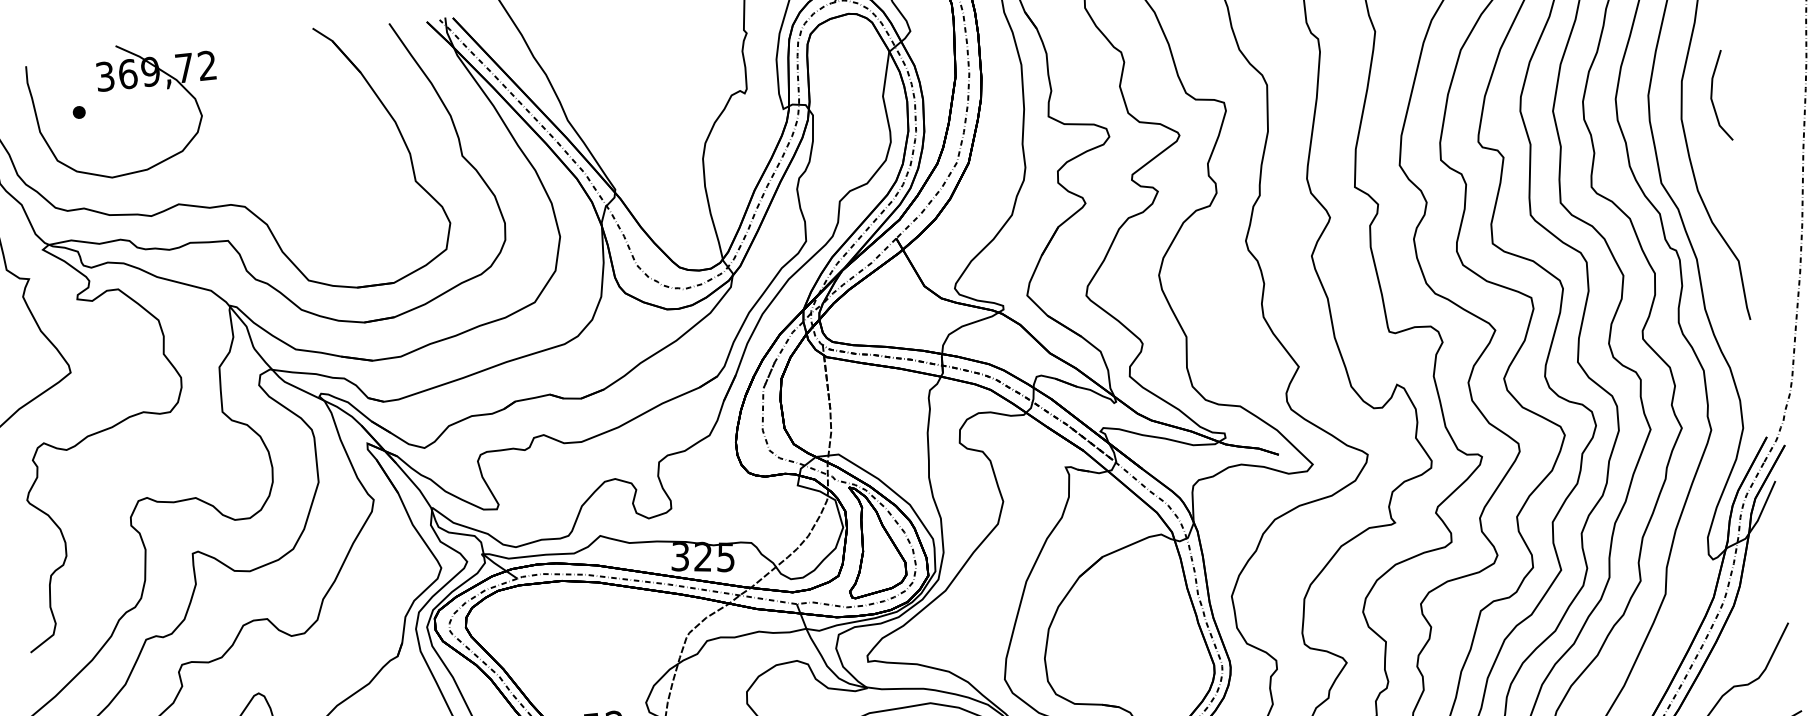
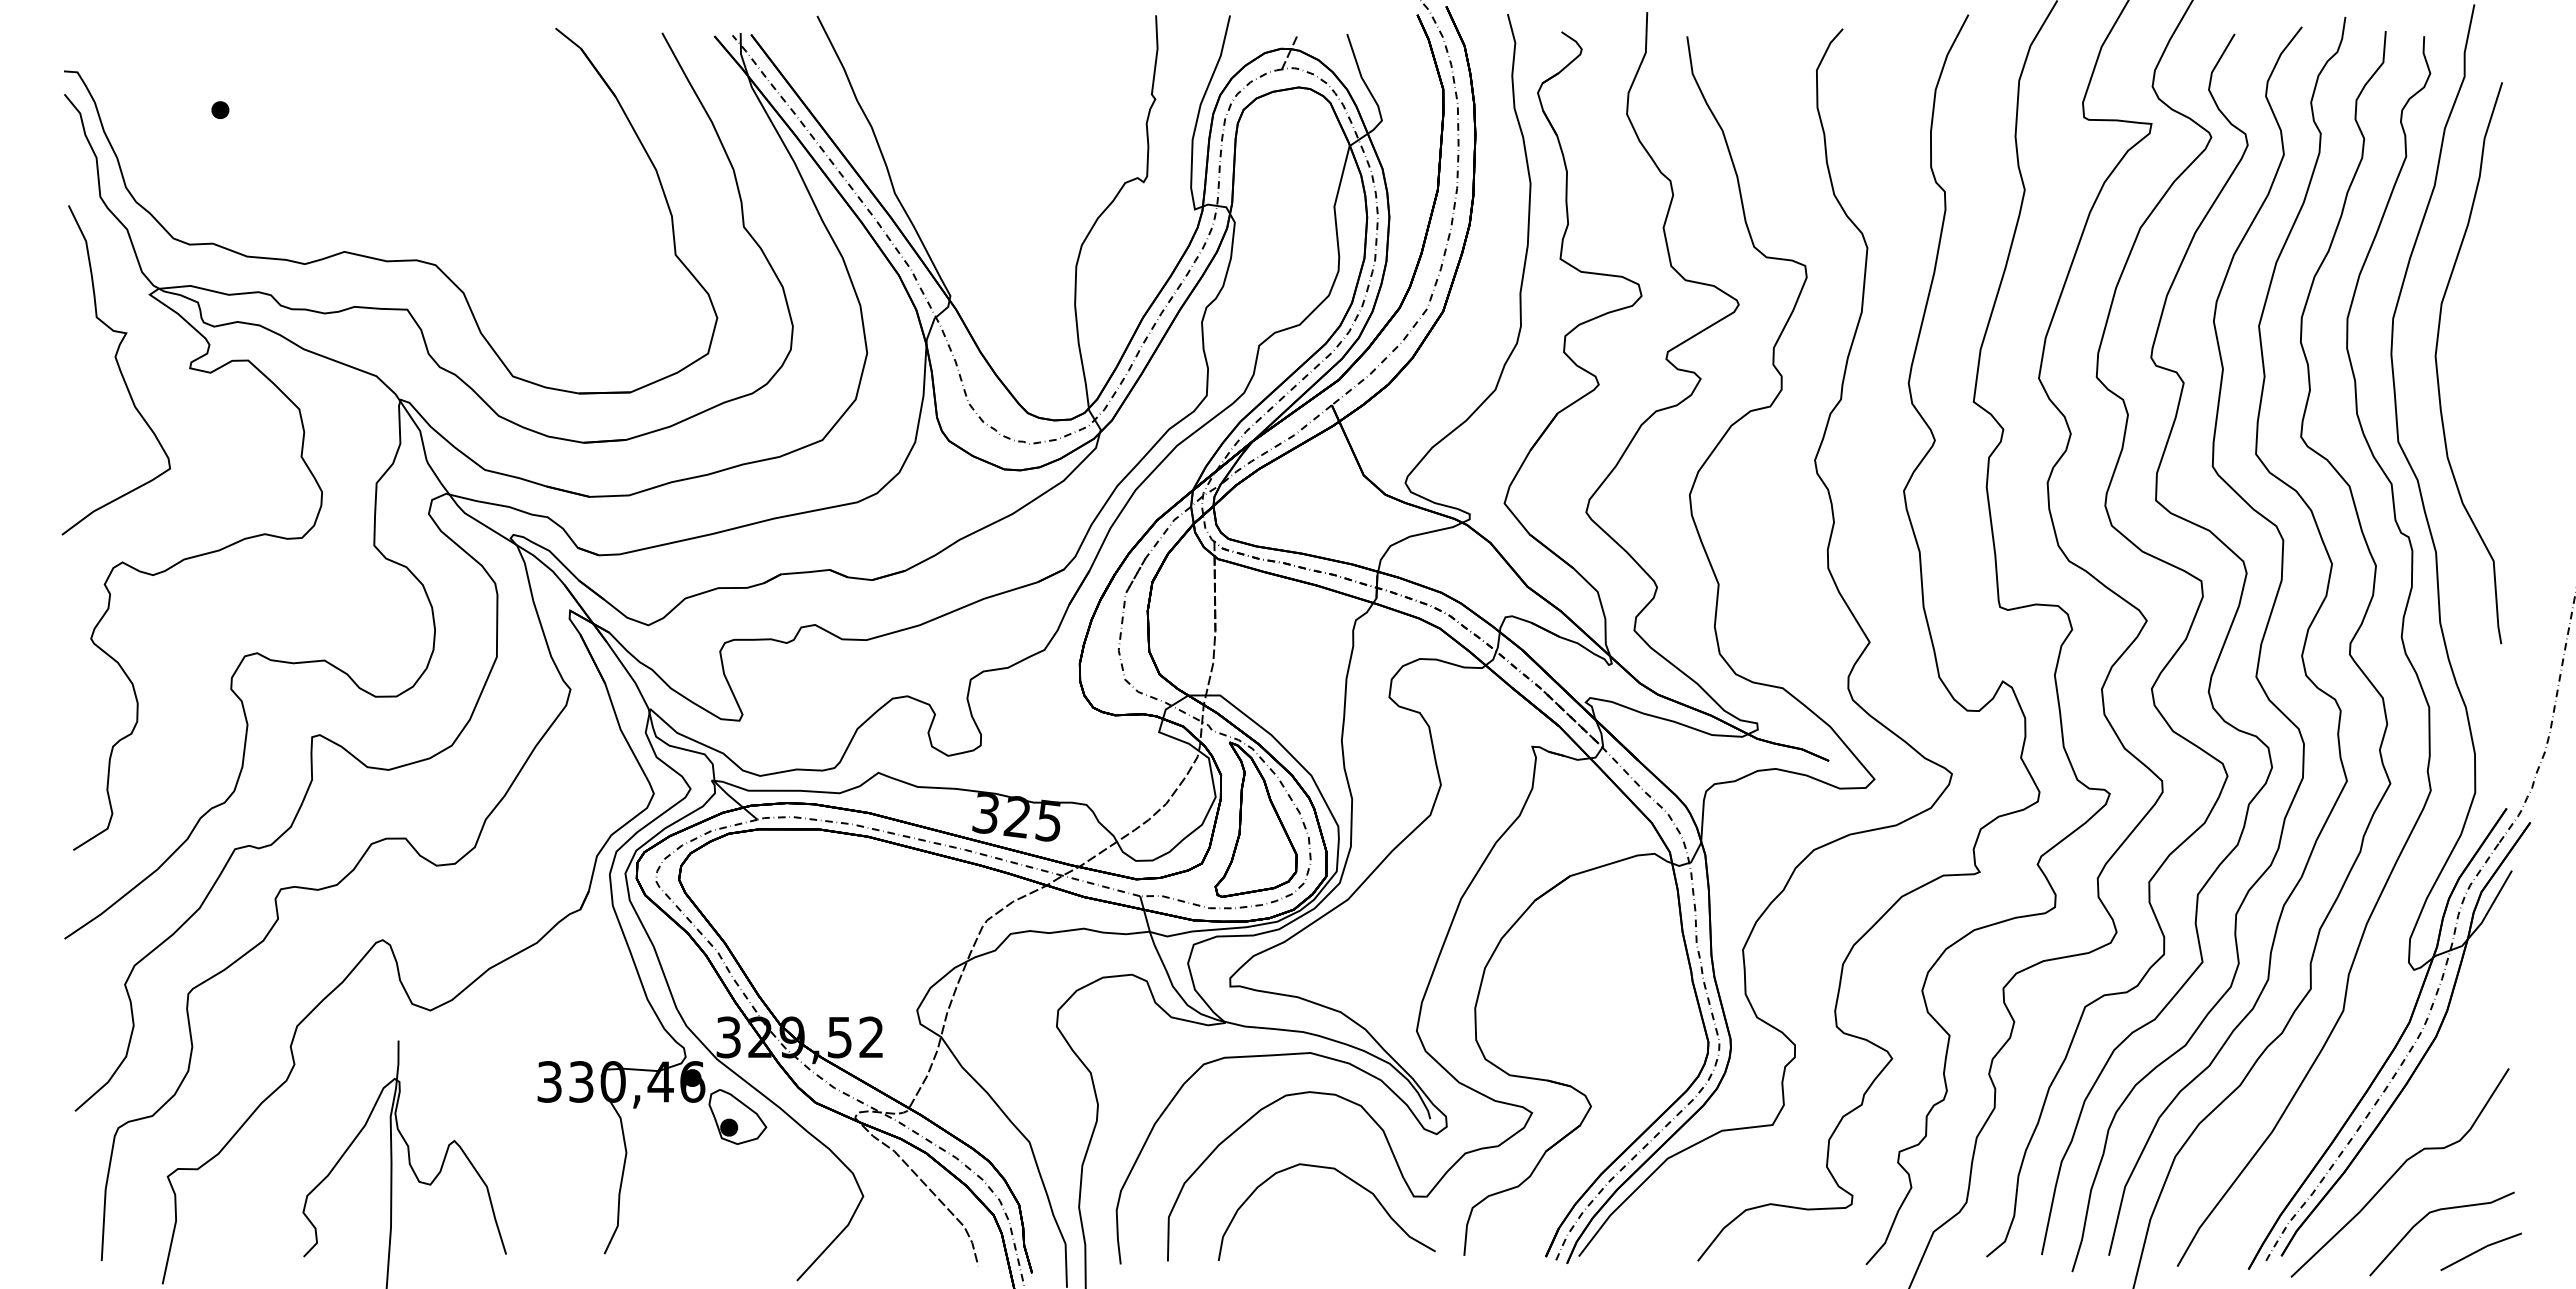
part: (128, 89) -> (292, 85), removed
line: (1712, 96) -> (2481, 329), removed

